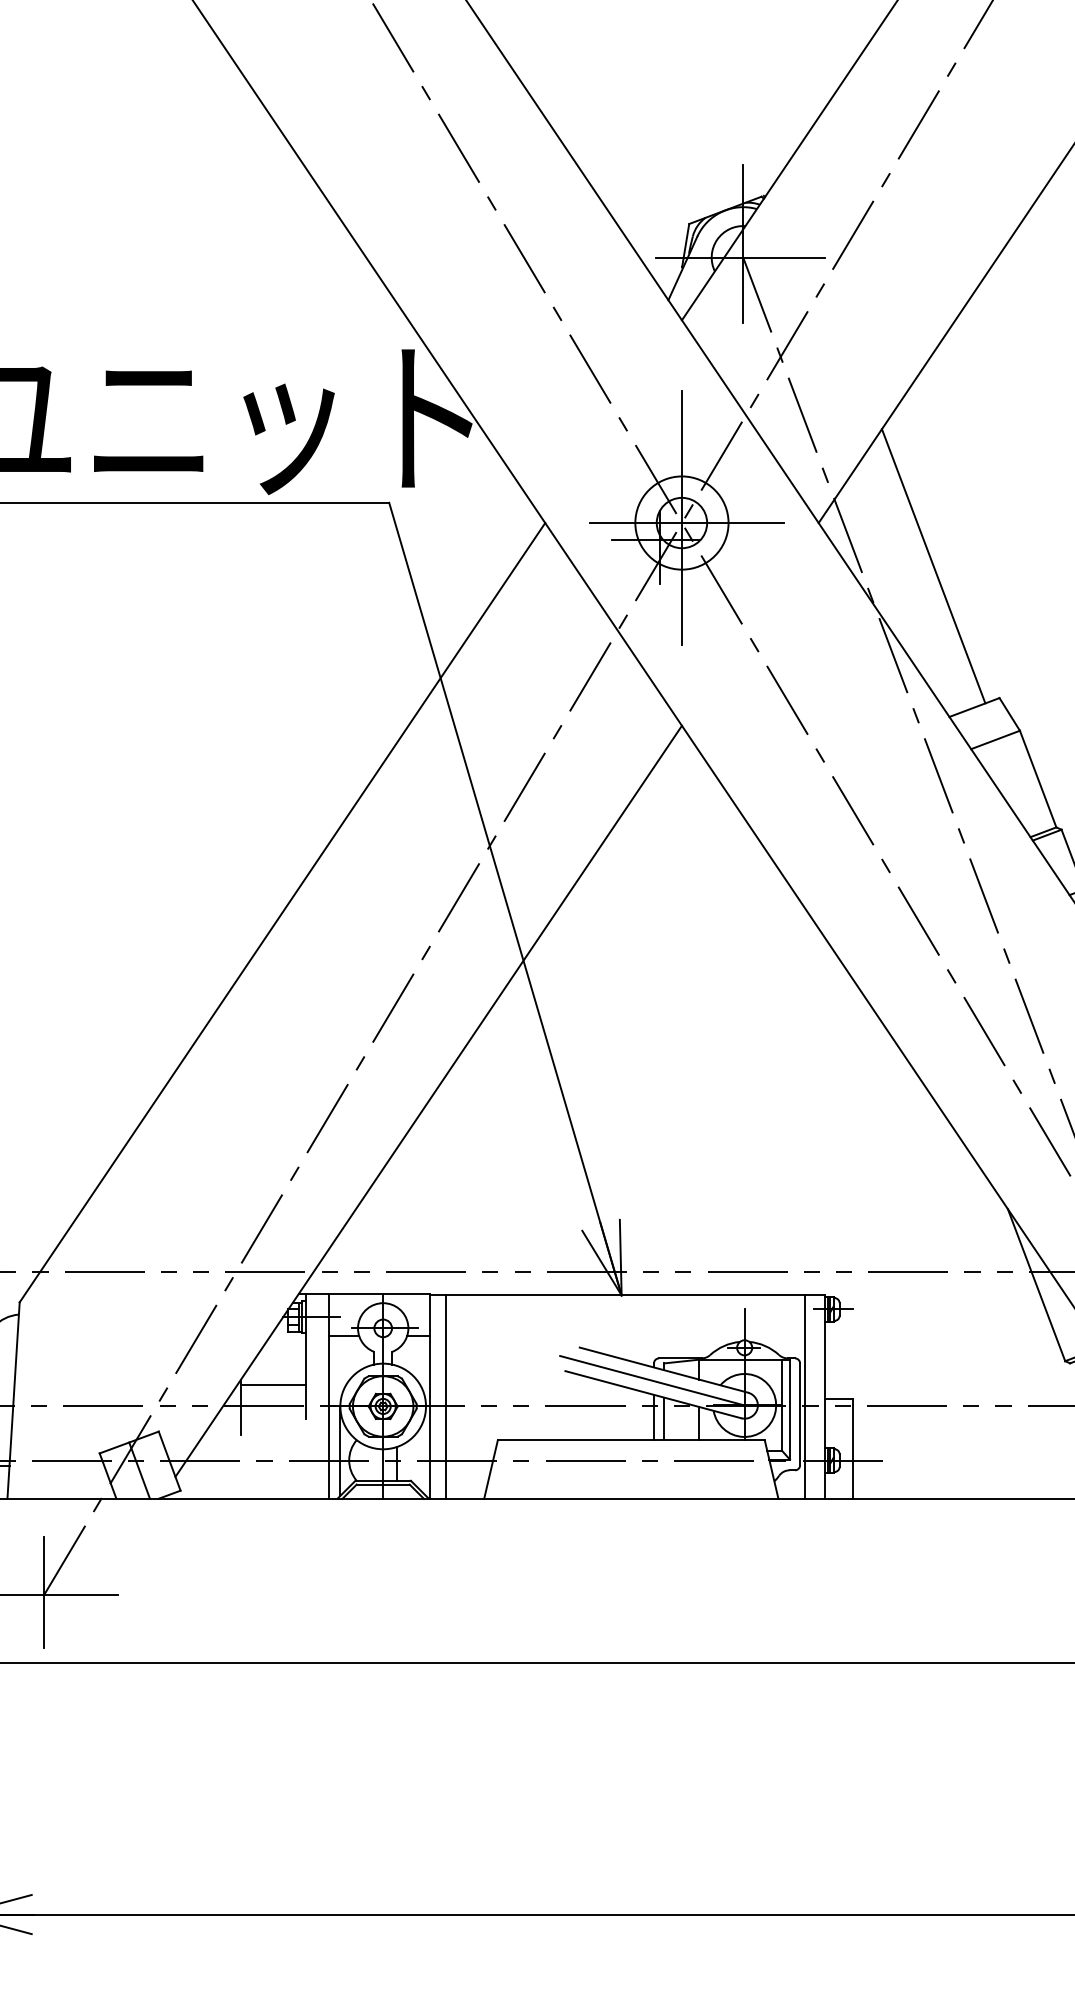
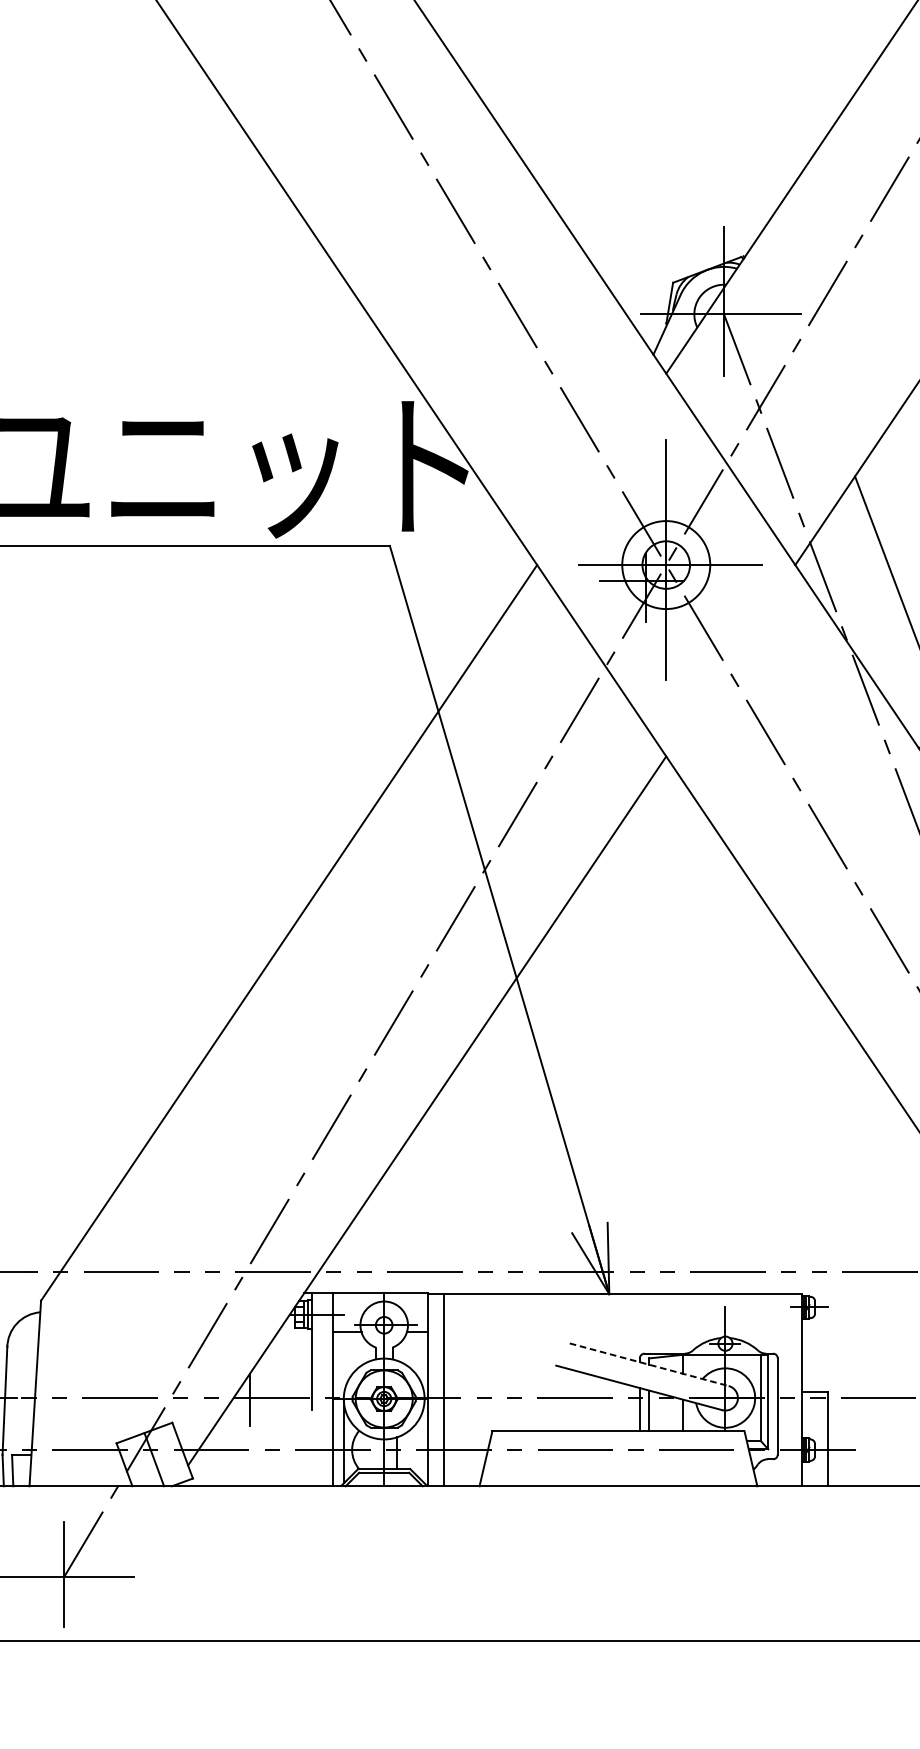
line: (664, 1370) -> (649, 1365), solid -> dashed
line: (652, 1380) -> (638, 1374), removed
line: (273, 1385) -> (280, 1379), removed
line: (805, 1396) -> (782, 1389), removed

